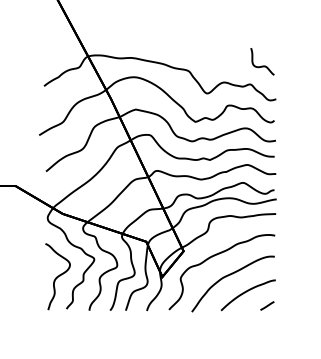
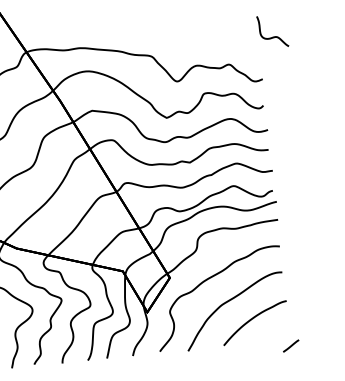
part: (262, 61) -> (272, 31), moved
line: (267, 305) -> (291, 345), moved

